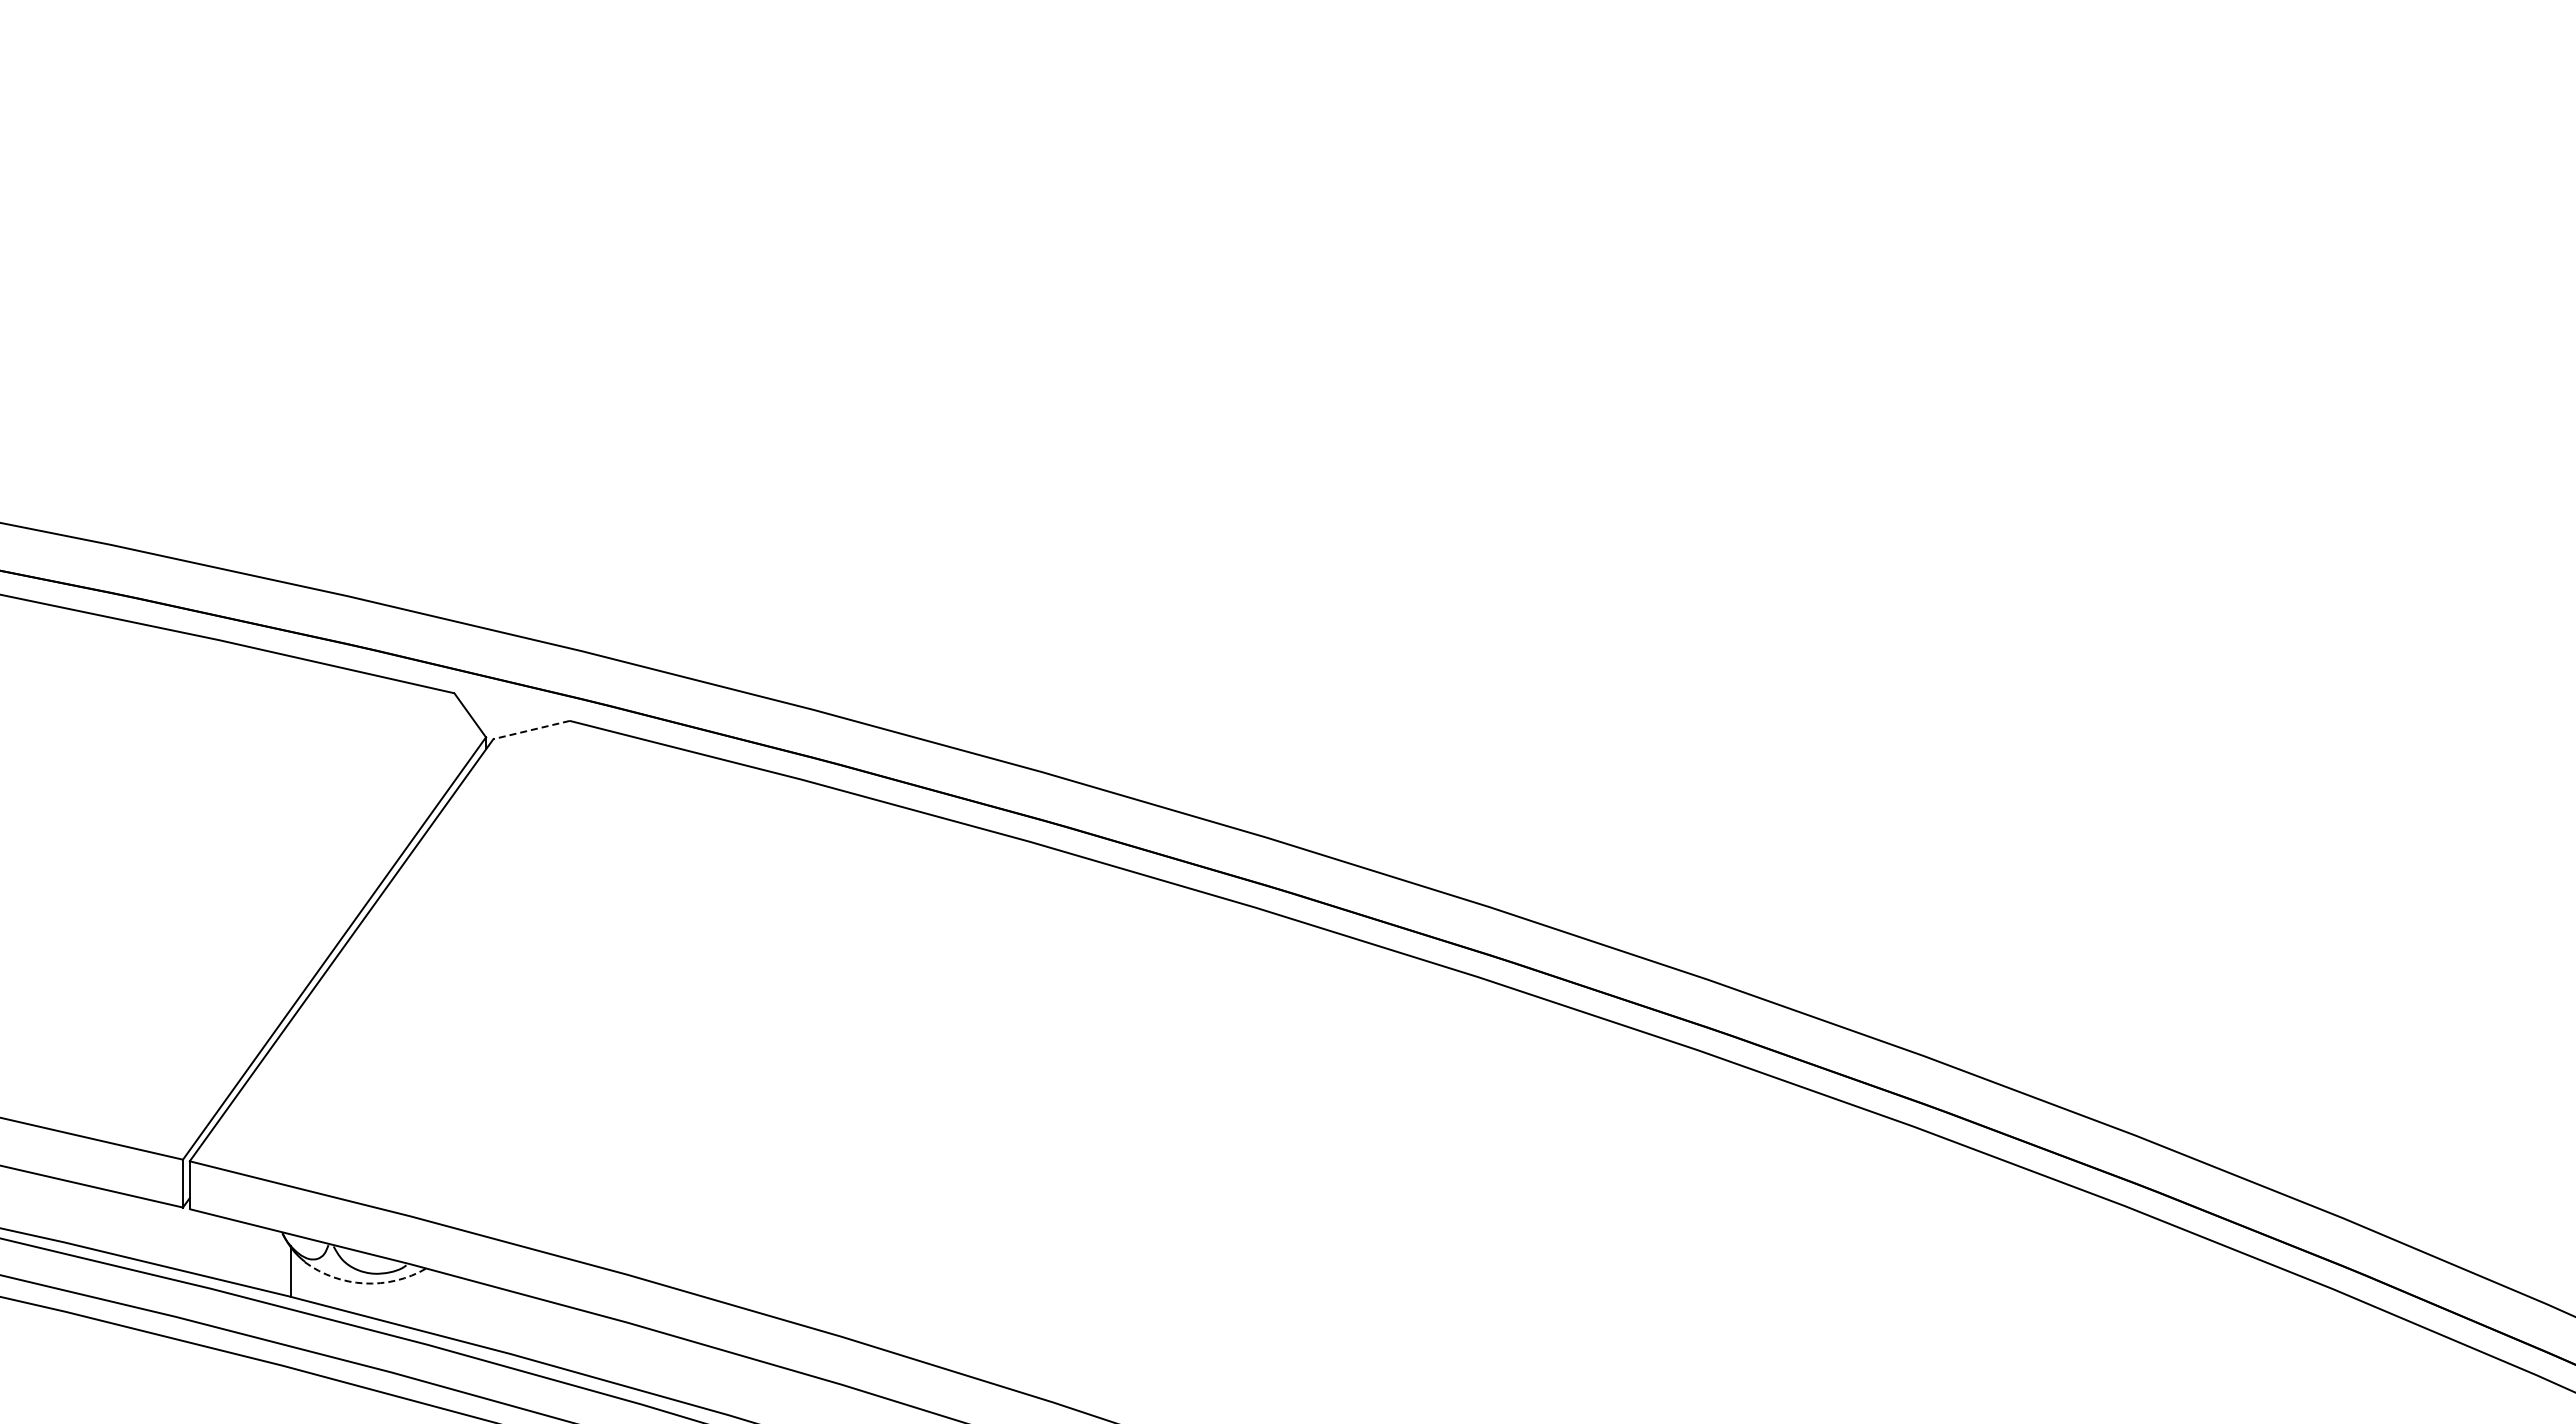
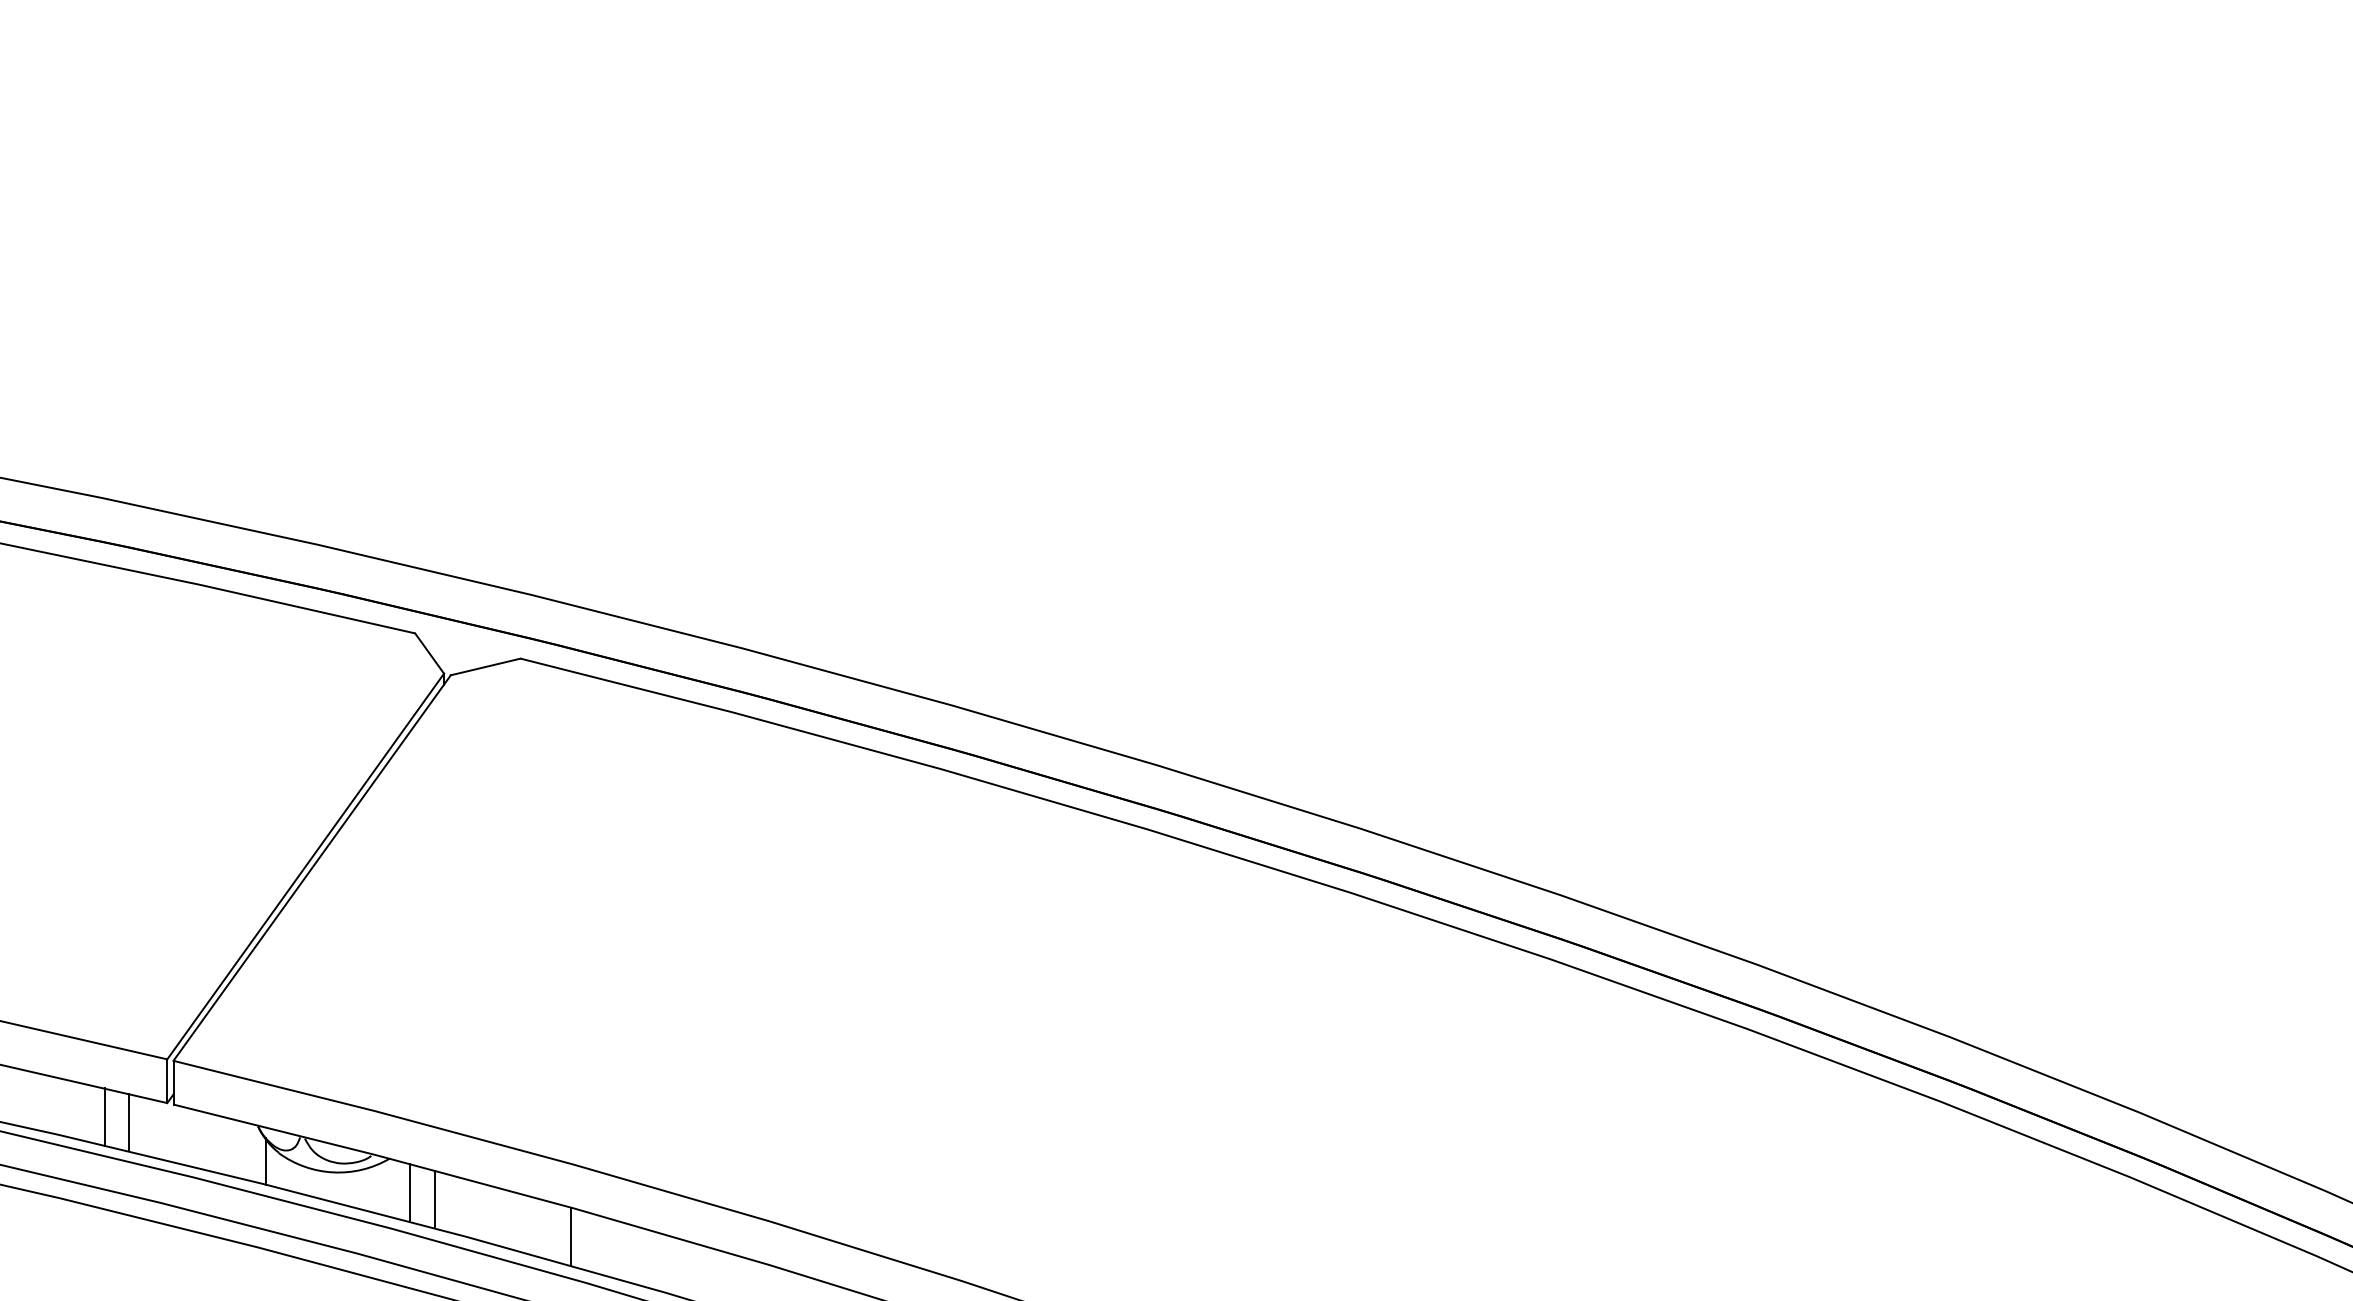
line: (531, 730) -> (485, 667), dashed -> solid
line: (114, 1222) -> (104, 1116), added
line: (141, 1228) -> (129, 1122), added
arc: (364, 1283) -> (333, 1172), dashed -> solid
line: (448, 1305) -> (409, 1192), added
line: (475, 1312) -> (434, 1198), added
line: (625, 1353) -> (571, 1236), added

